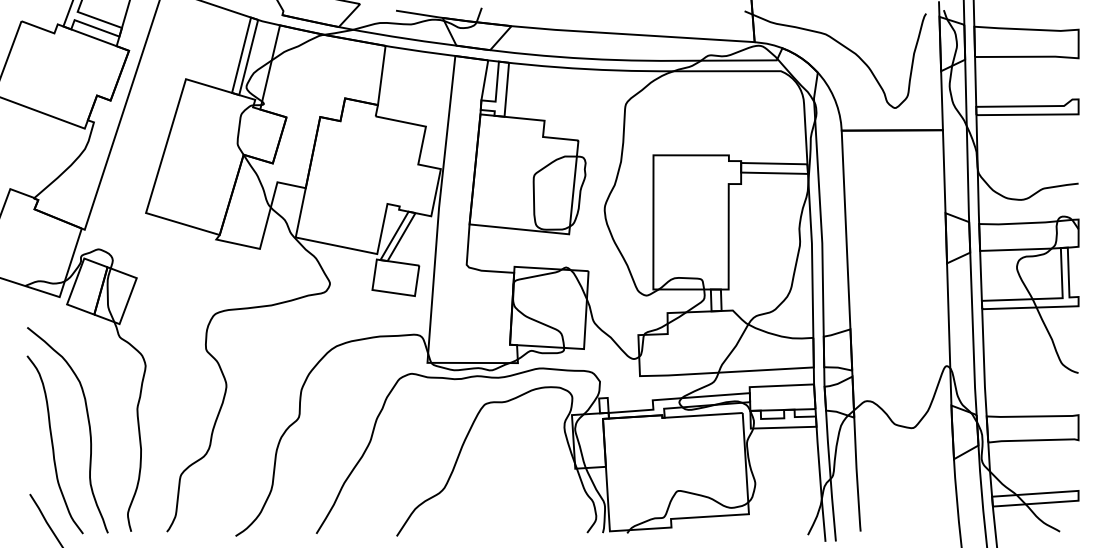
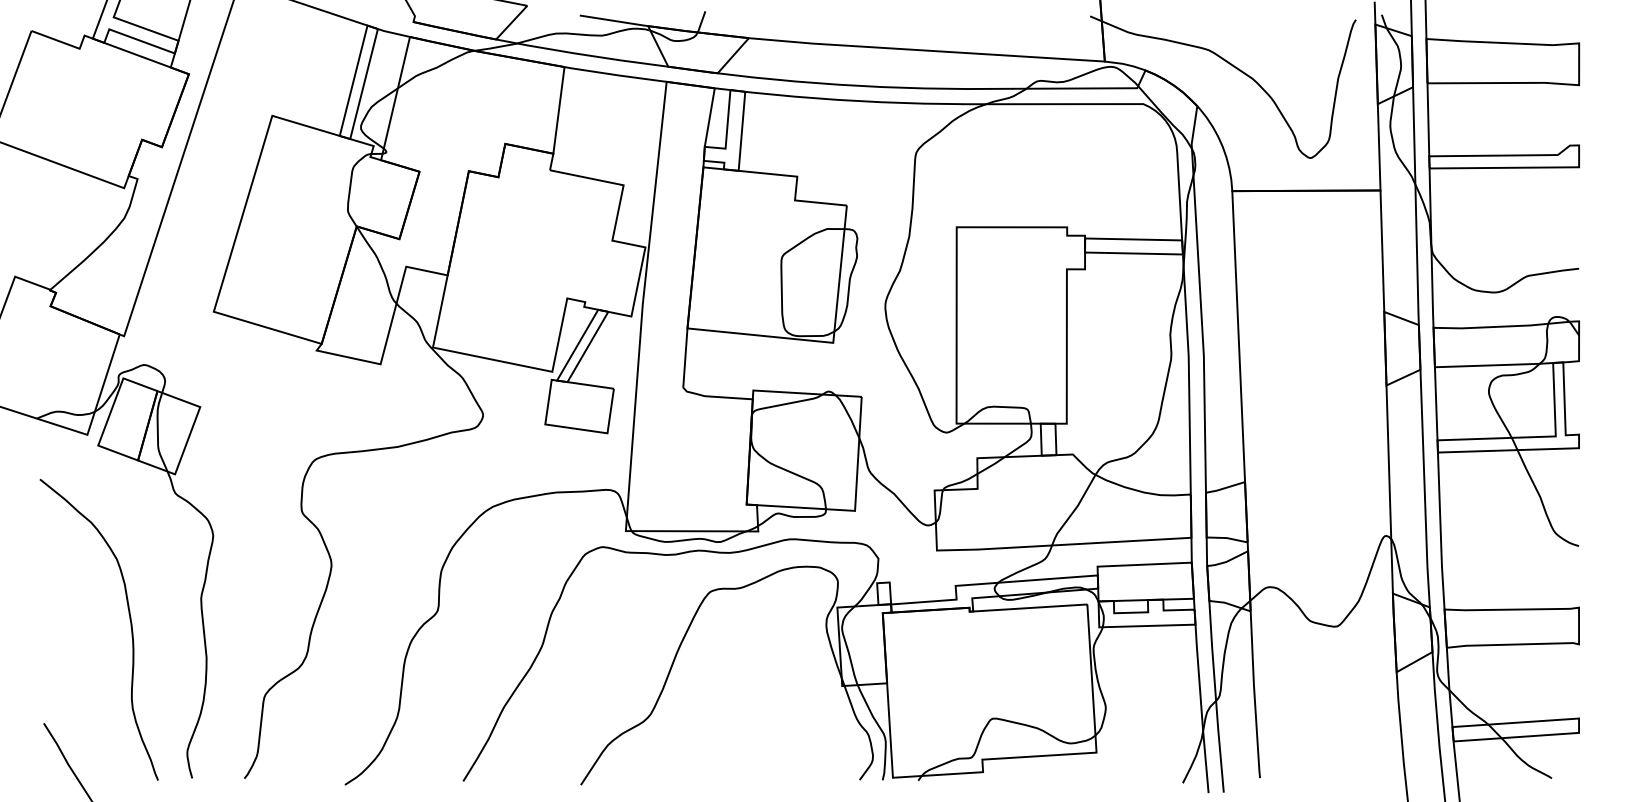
curve: (53, 444) -> (78, 650), removed

